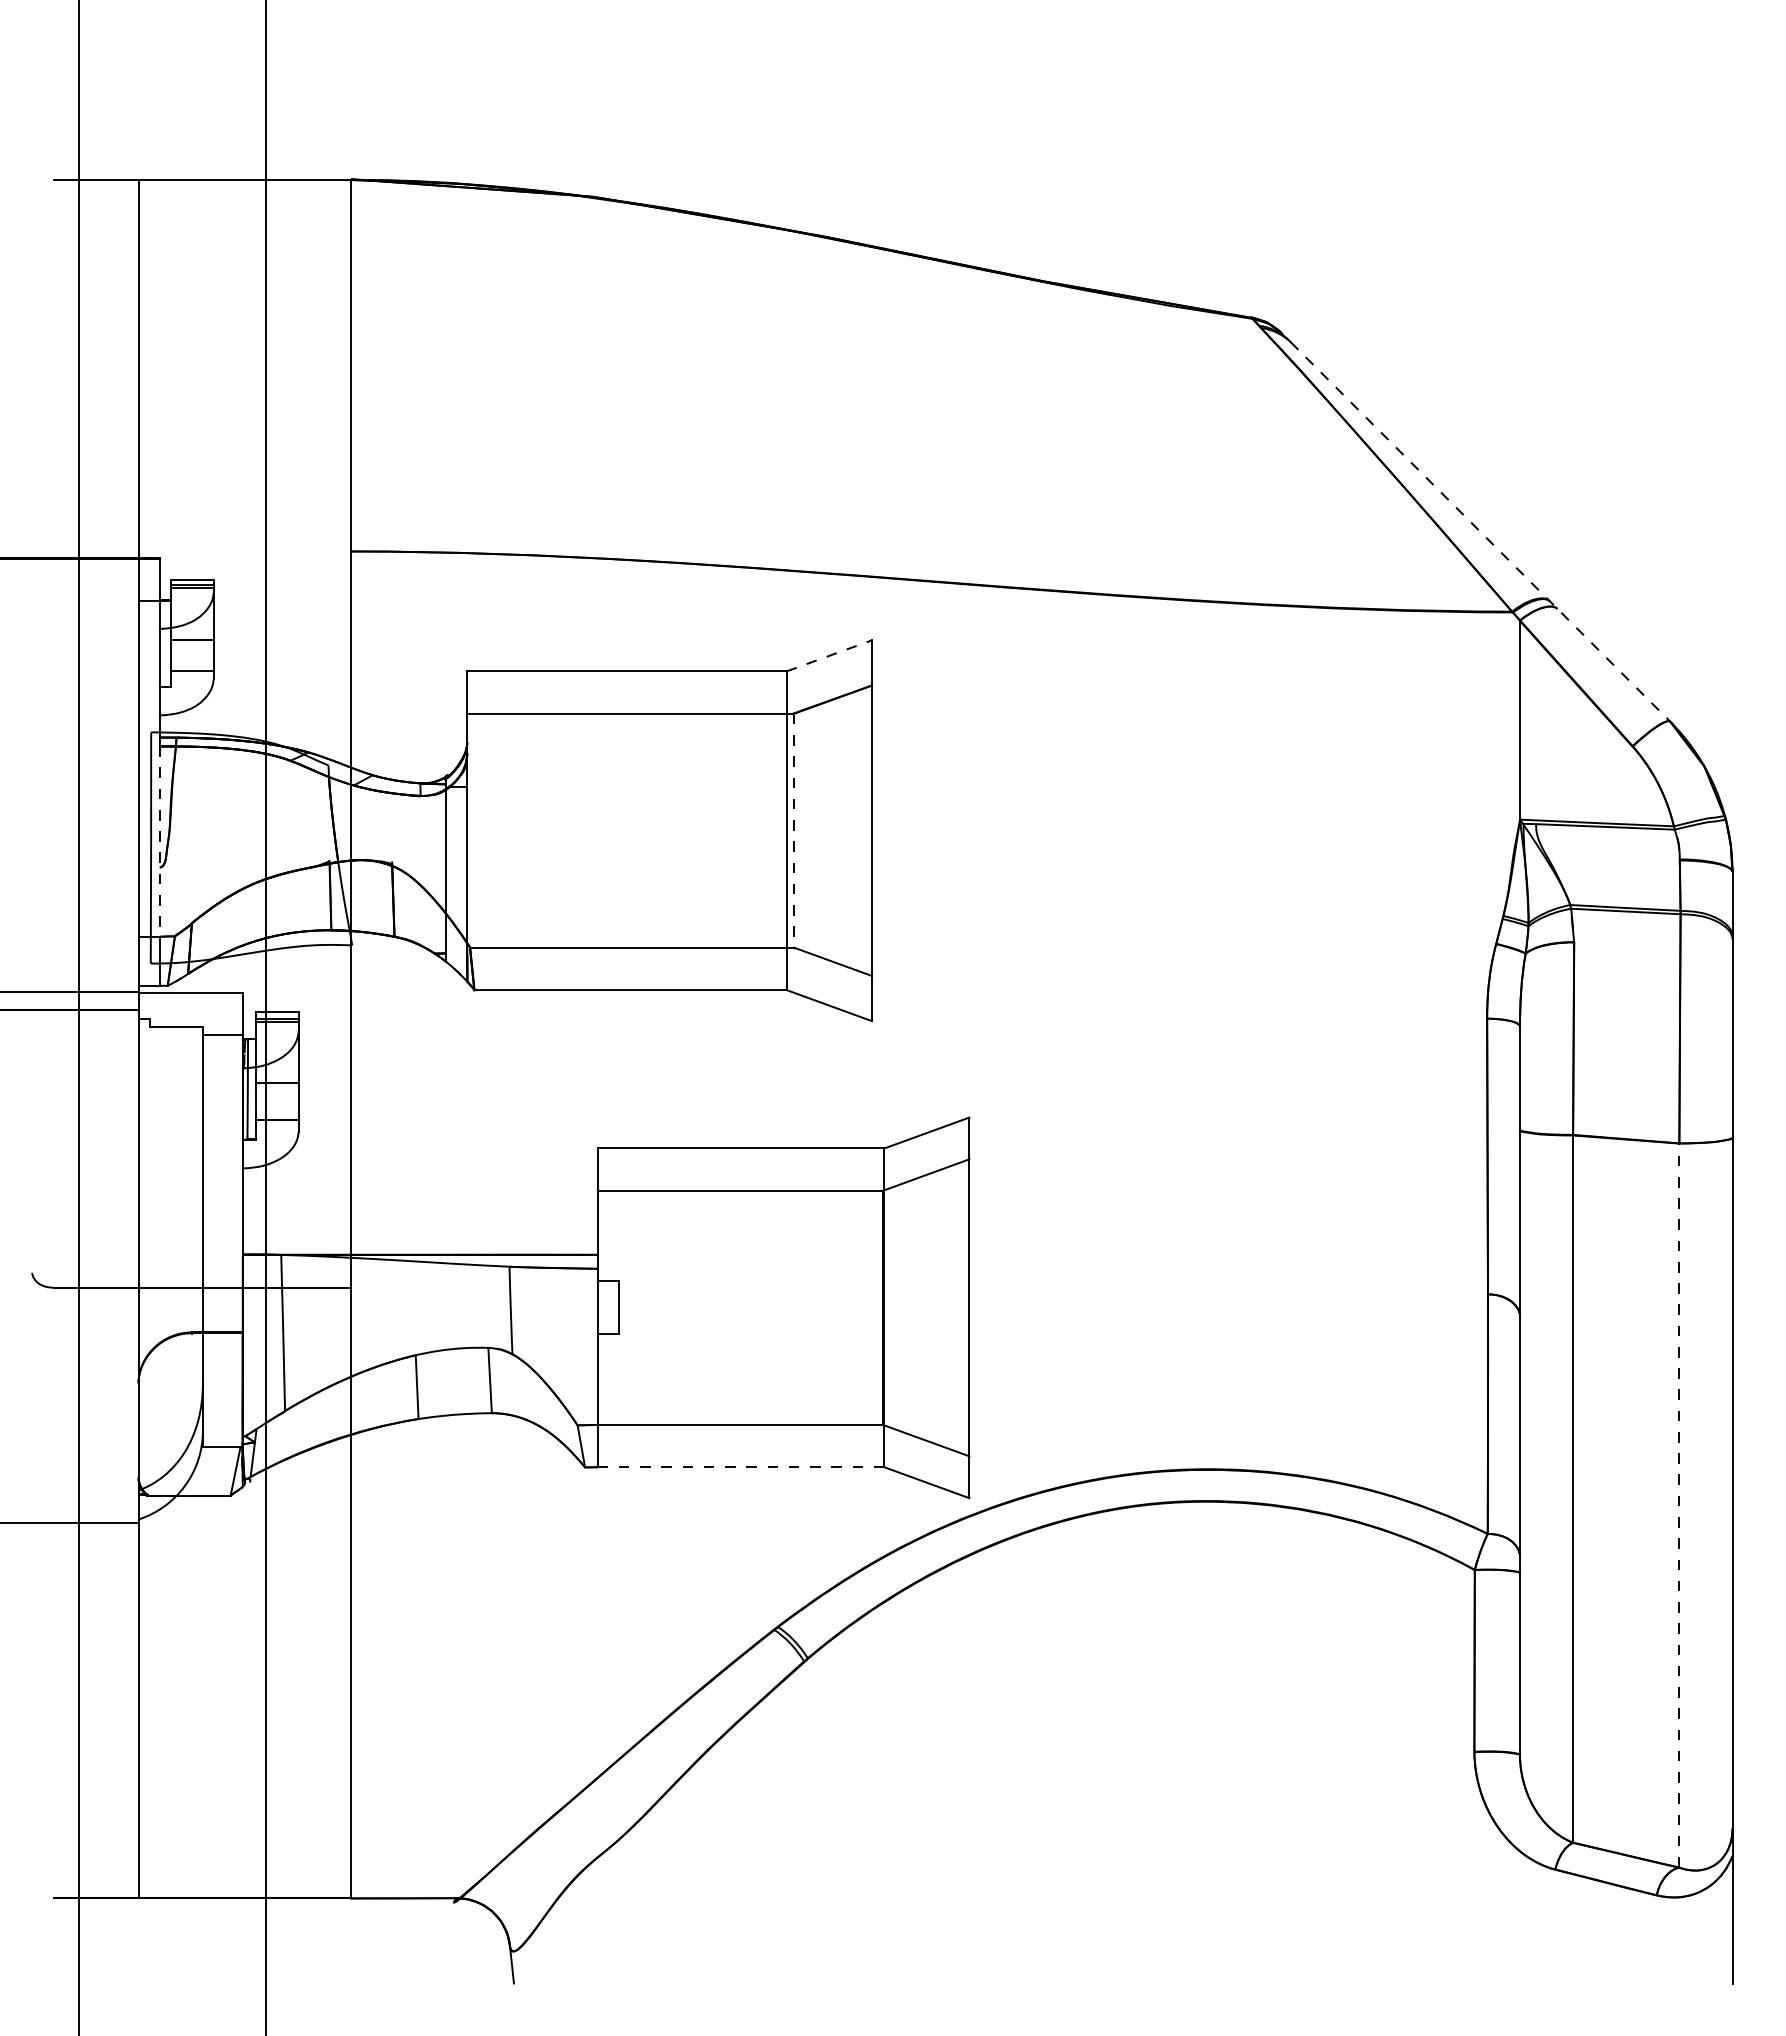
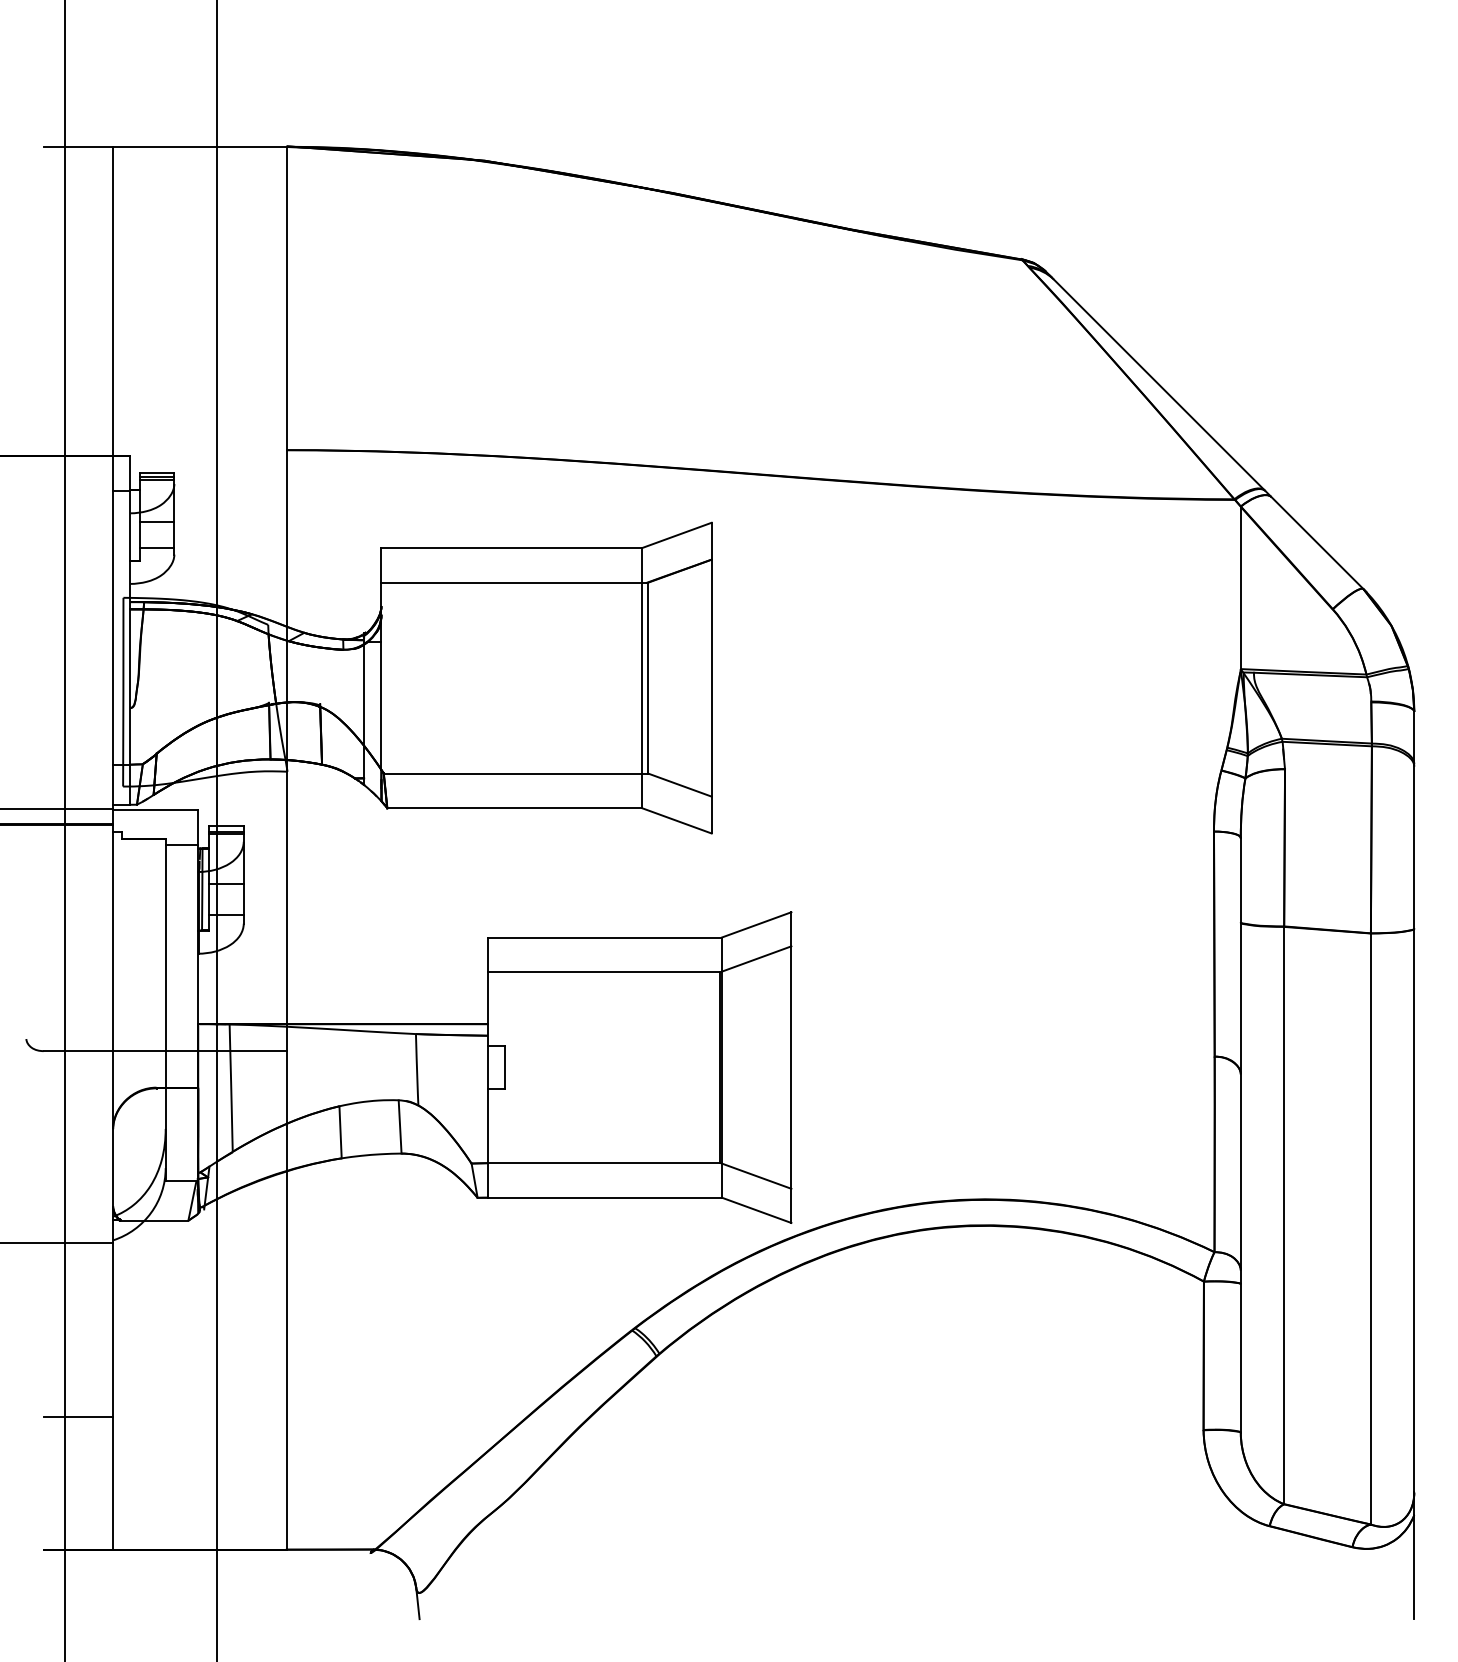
line: (1477, 528) -> (1206, 431), dashed -> solid
line: (829, 655) -> (677, 535), dashed -> solid
line: (793, 830) -> (647, 677), dashed -> solid
line: (159, 841) -> (130, 686), dashed -> solid
line: (741, 1467) -> (605, 1197), dashed -> solid
line: (1679, 1505) -> (1371, 1228), dashed -> solid
line: (95, 1736) -> (78, 1417), added

